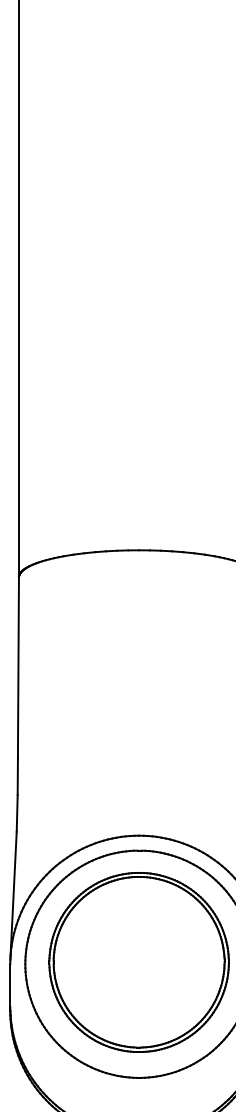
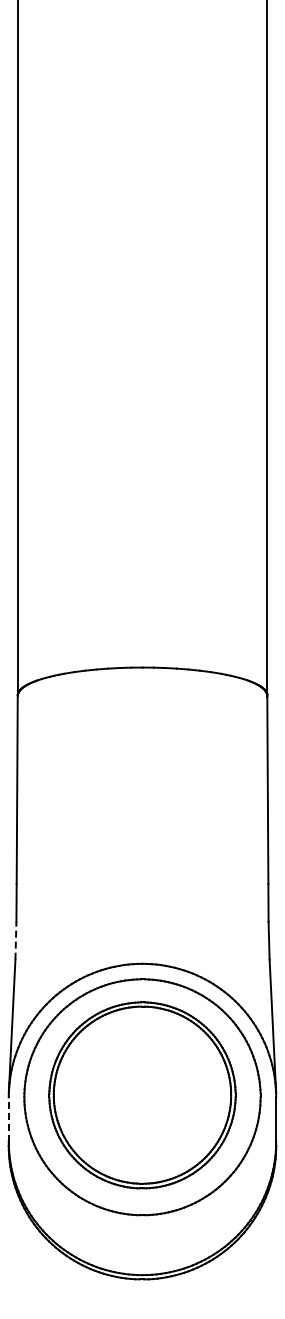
line: (16, 813) -> (15, 940), solid -> dashed
line: (10, 984) -> (8, 1118), solid -> dashed

